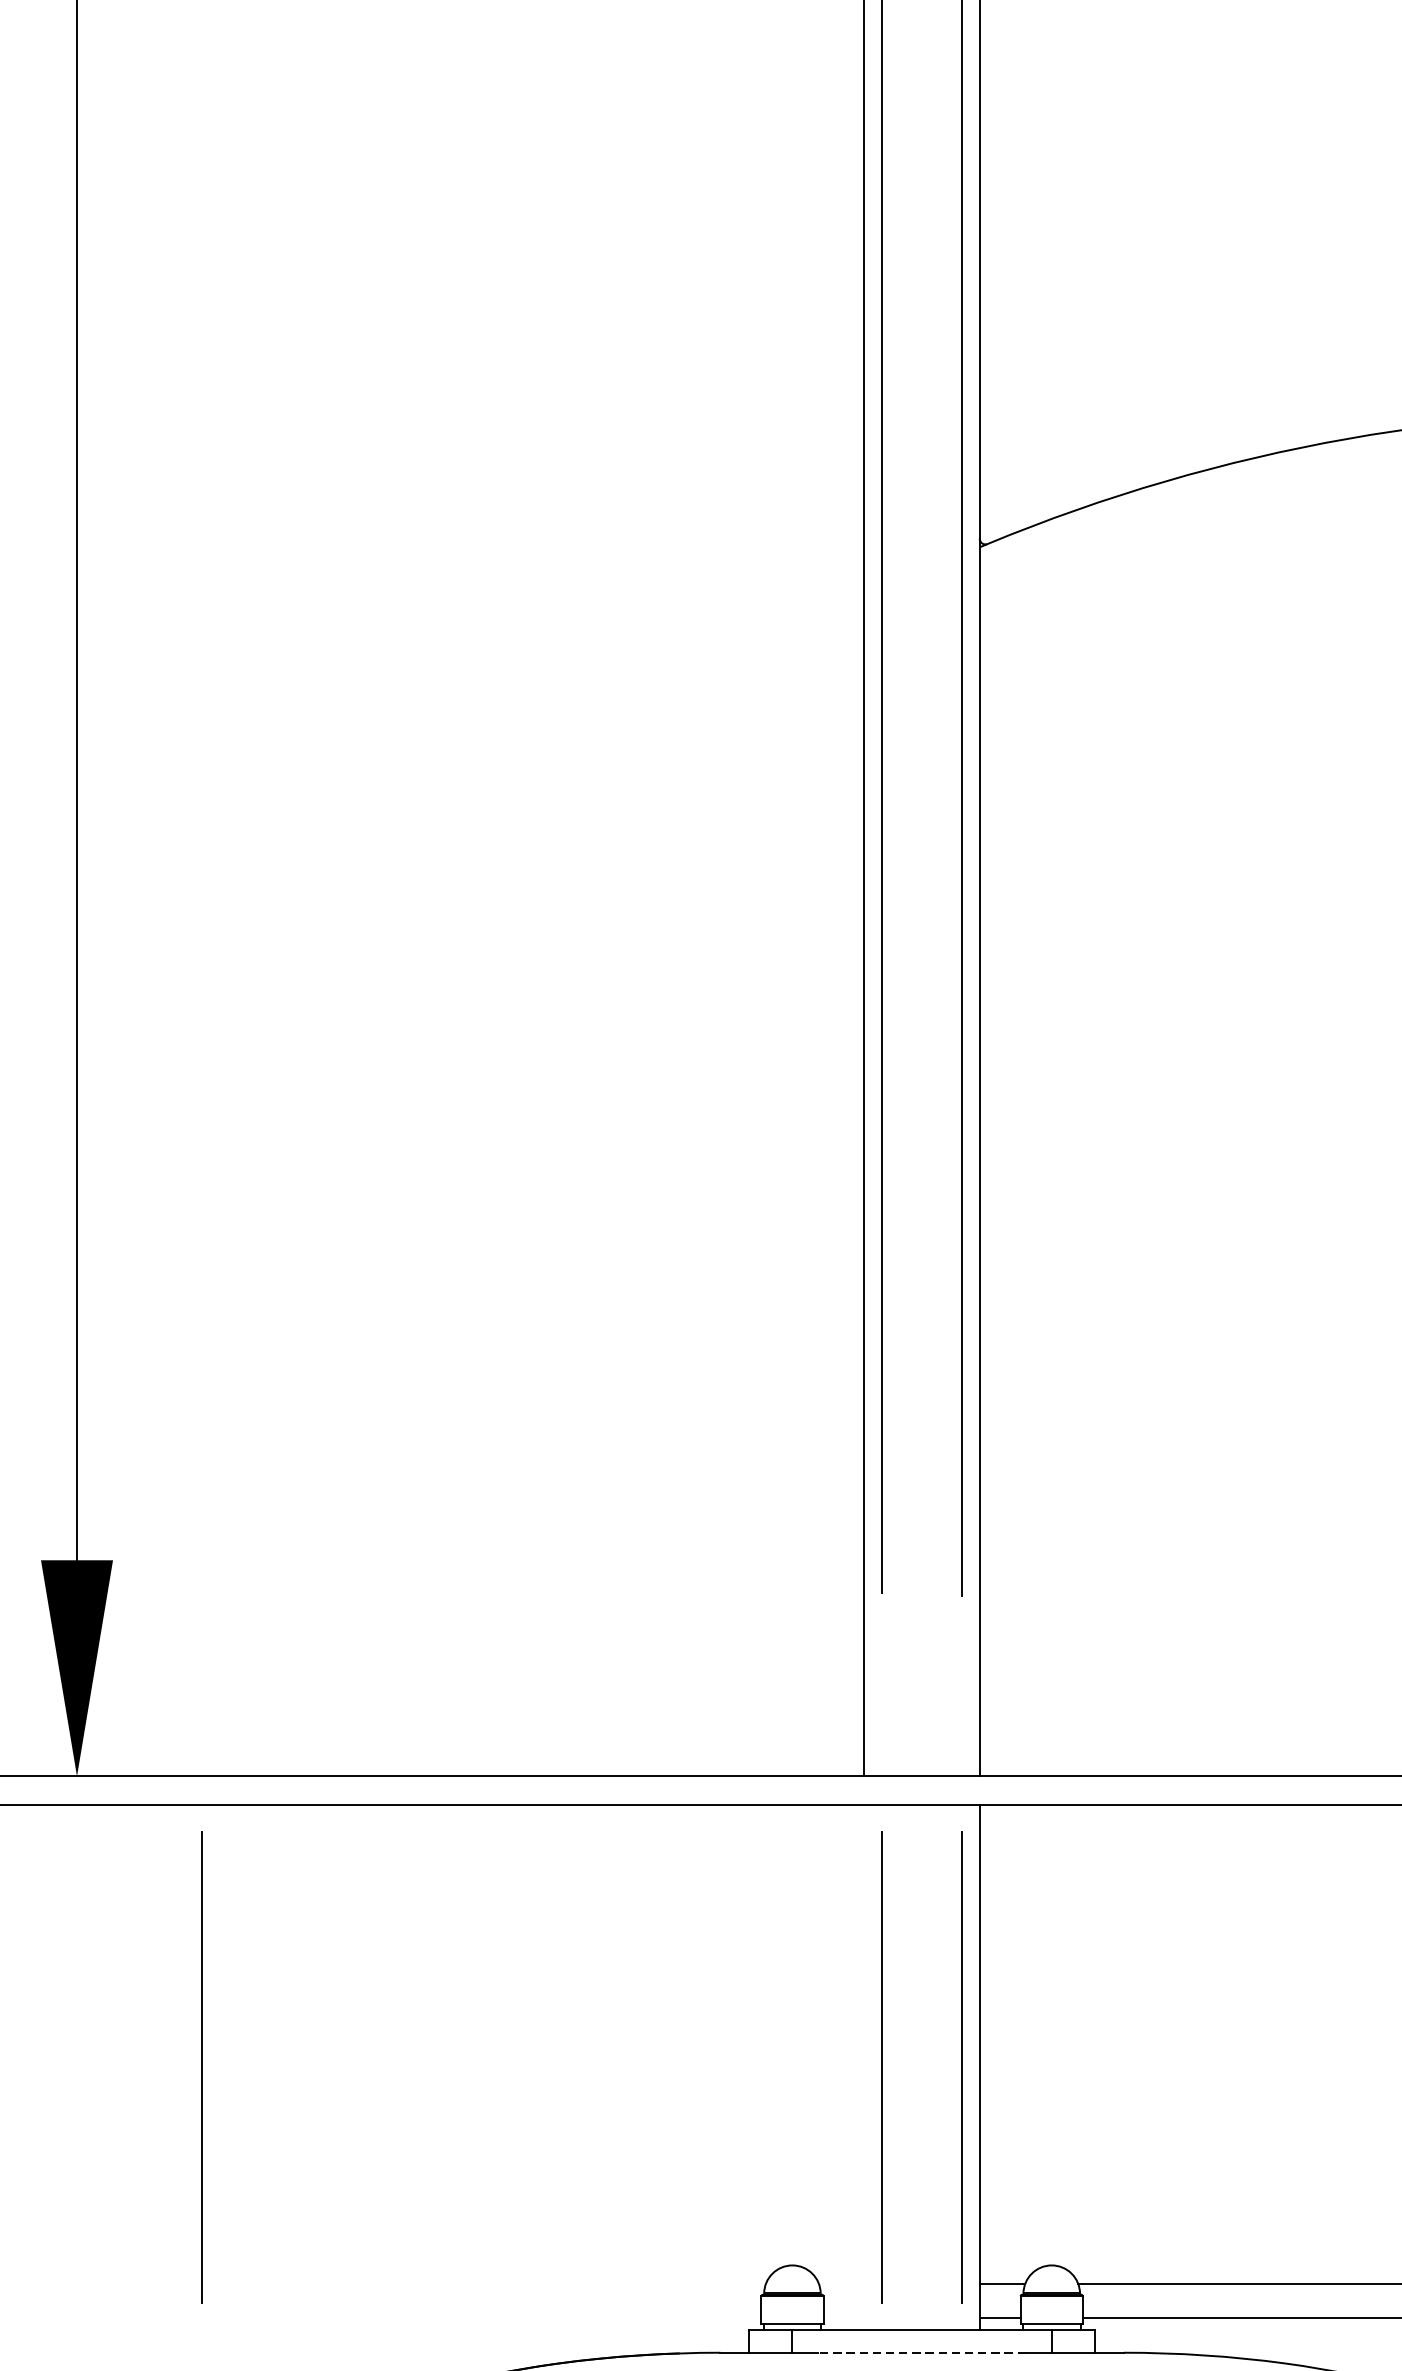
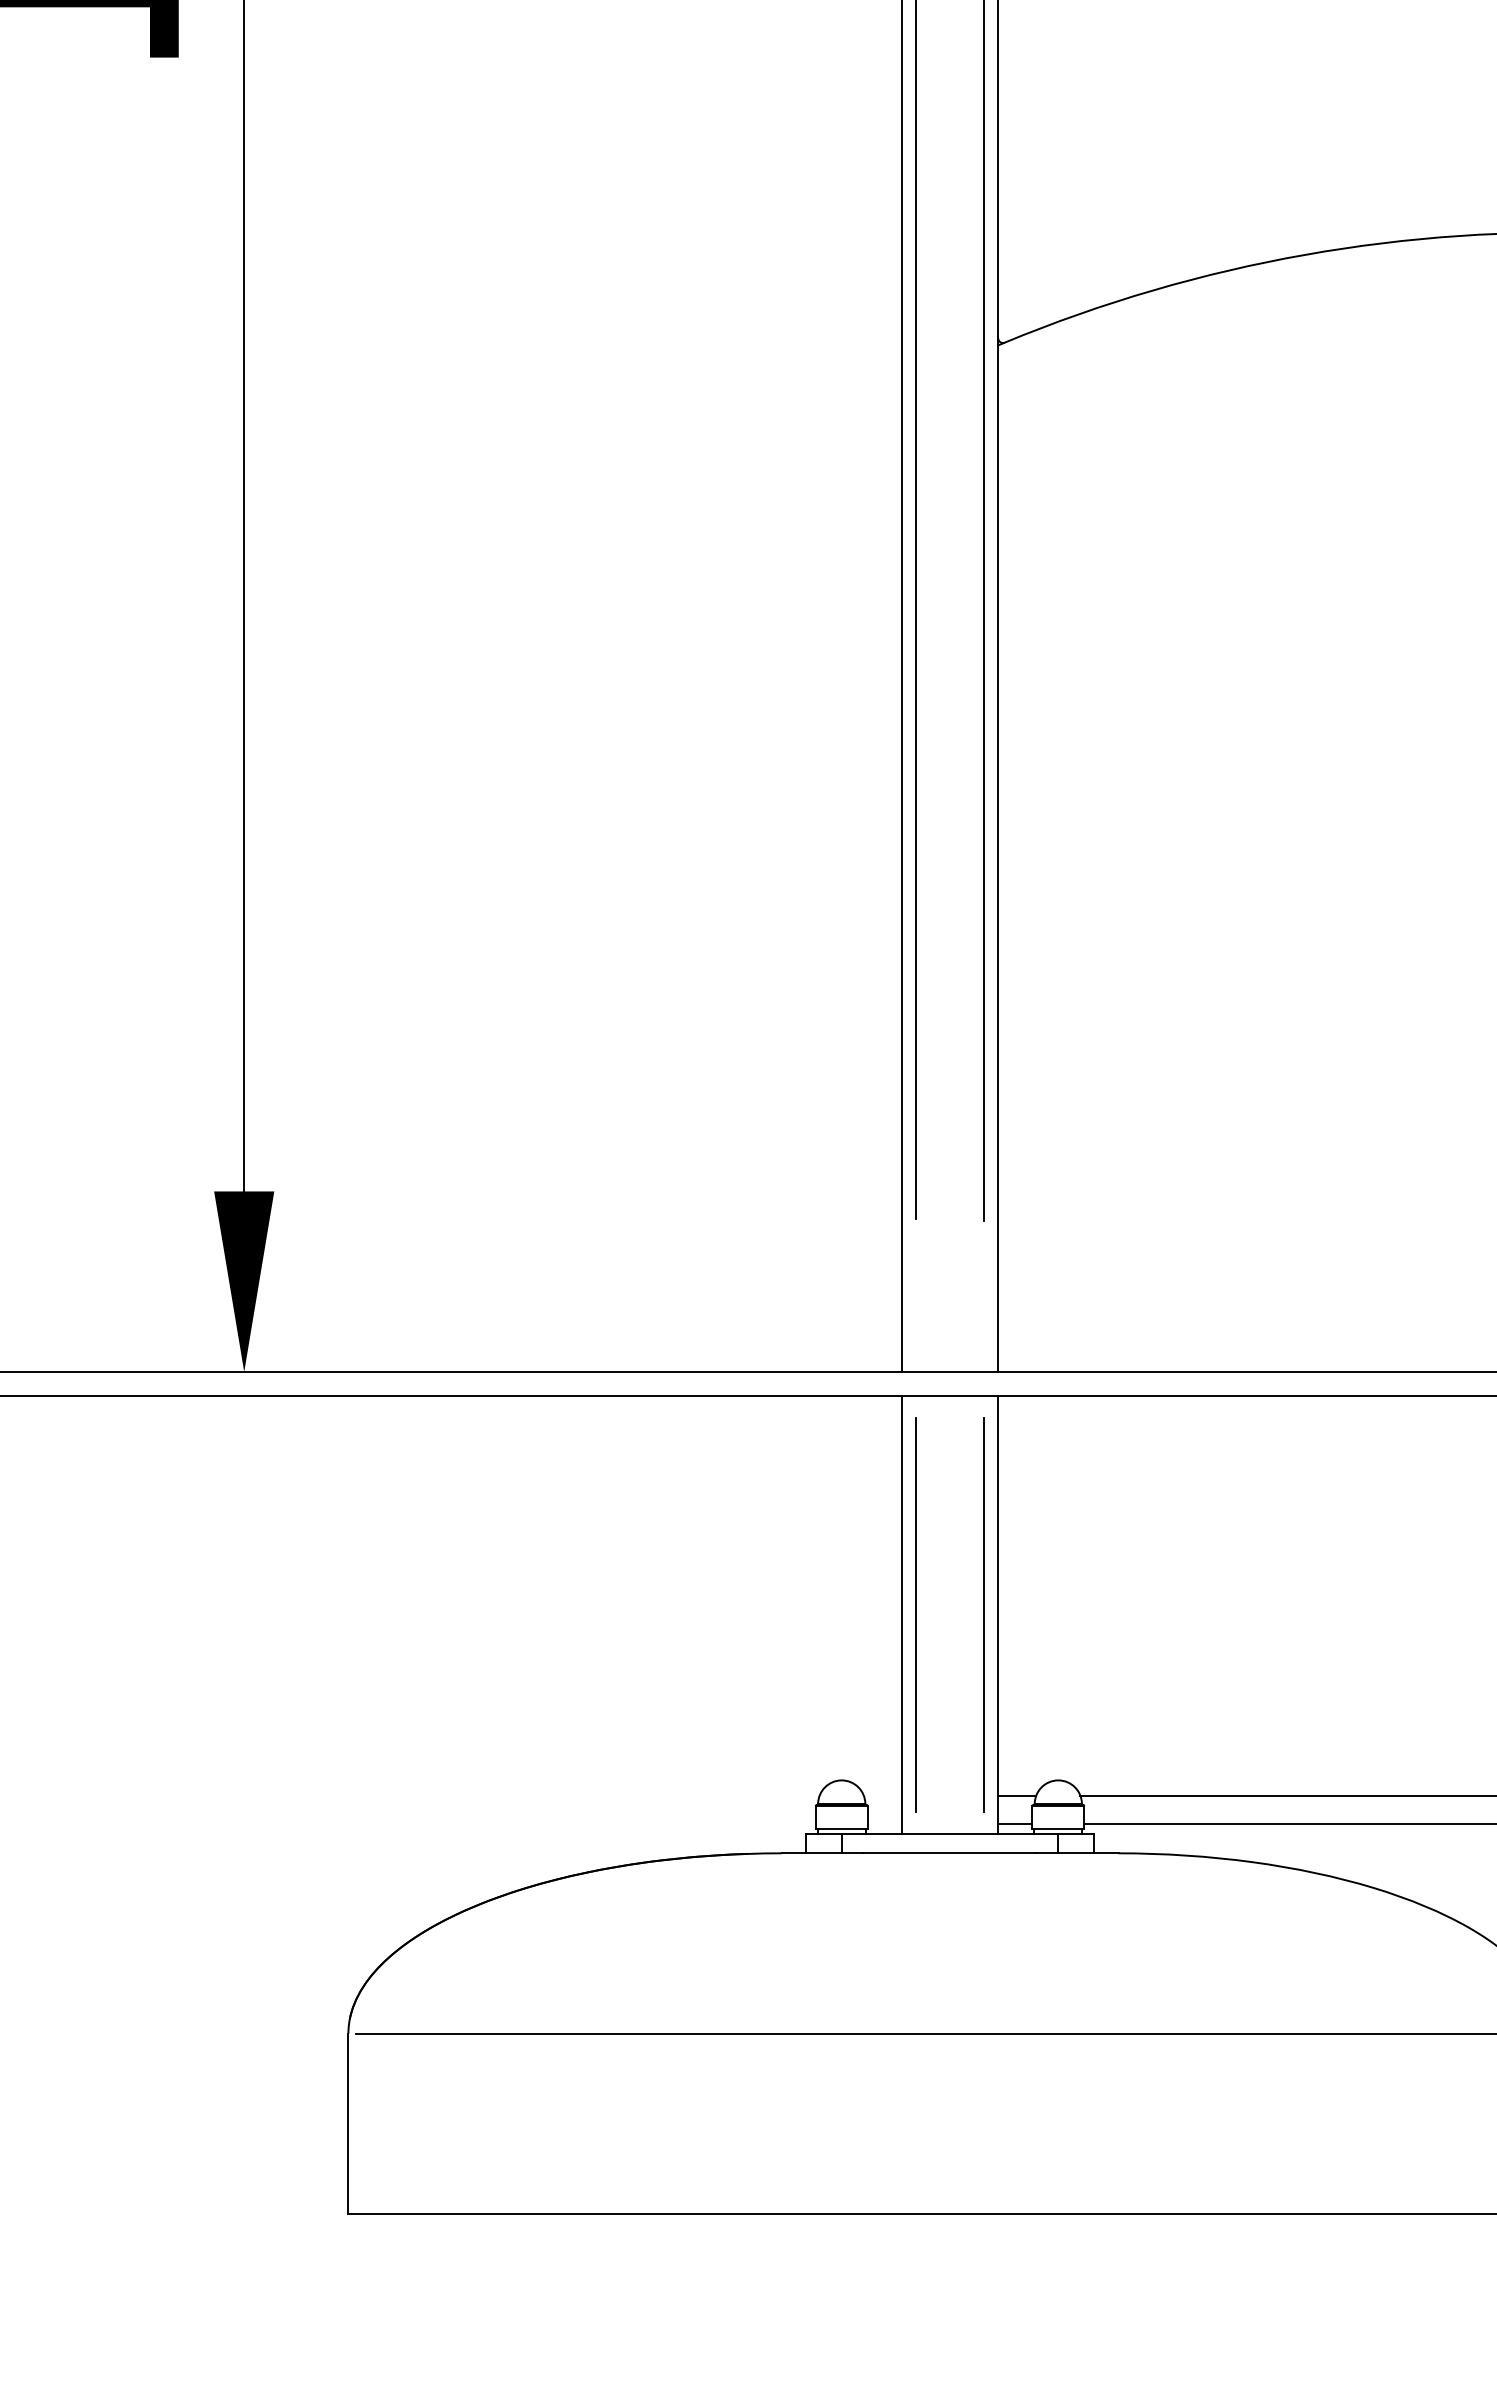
line: (201, 2066) -> (348, 1614), removed
line: (863, 2067) -> (901, 1615), added
line: (922, 2352) -> (950, 1853), dashed -> solid

